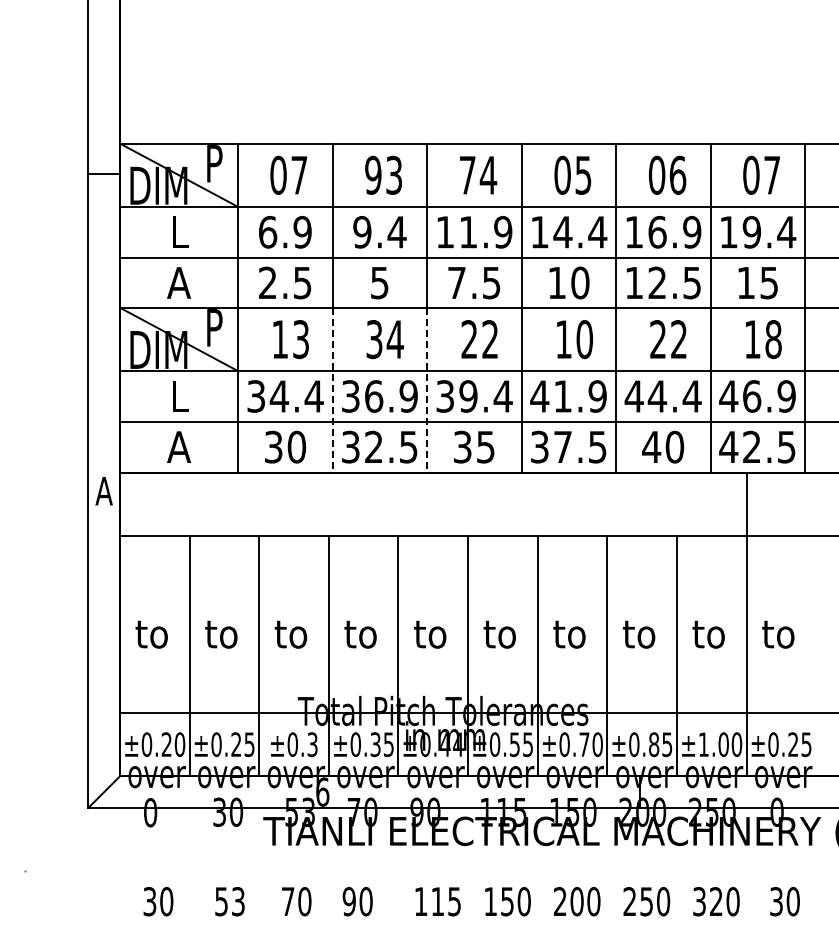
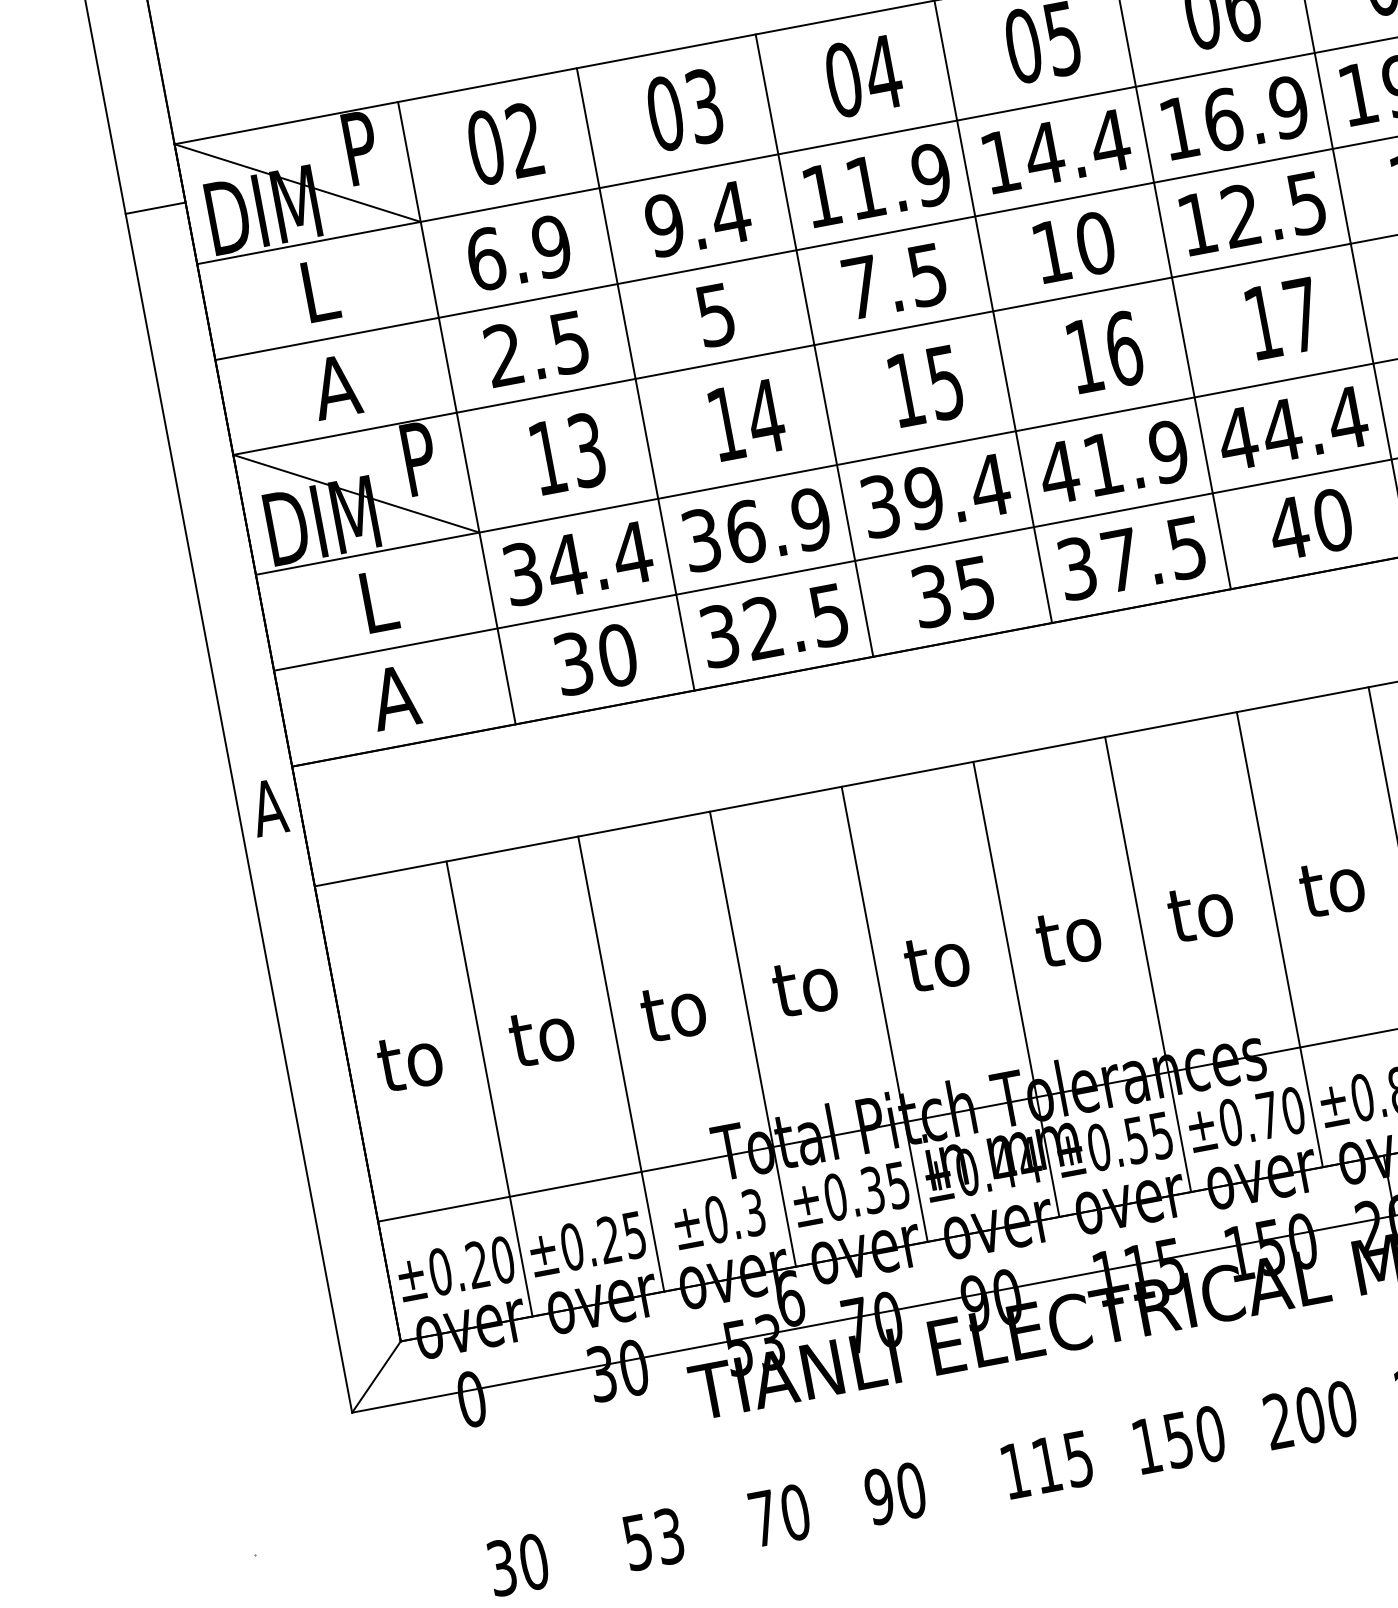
text: (299, 174) -> (525, 138), 07 -> 02
text: (467, 174) -> (843, 78), 74 -> 04
text: (373, 175) -> (665, 113), 93 -> 03
text: (374, 339) -> (726, 423), 34 -> 14
text: (479, 339) -> (924, 386), 22 -> 15
text: (584, 339) -> (1123, 348), 10 -> 16
text: (668, 339) -> (1282, 318), 22 -> 17
line: (332, 390) -> (664, 535), dashed -> solid
line: (427, 390) -> (844, 501), dashed -> solid

